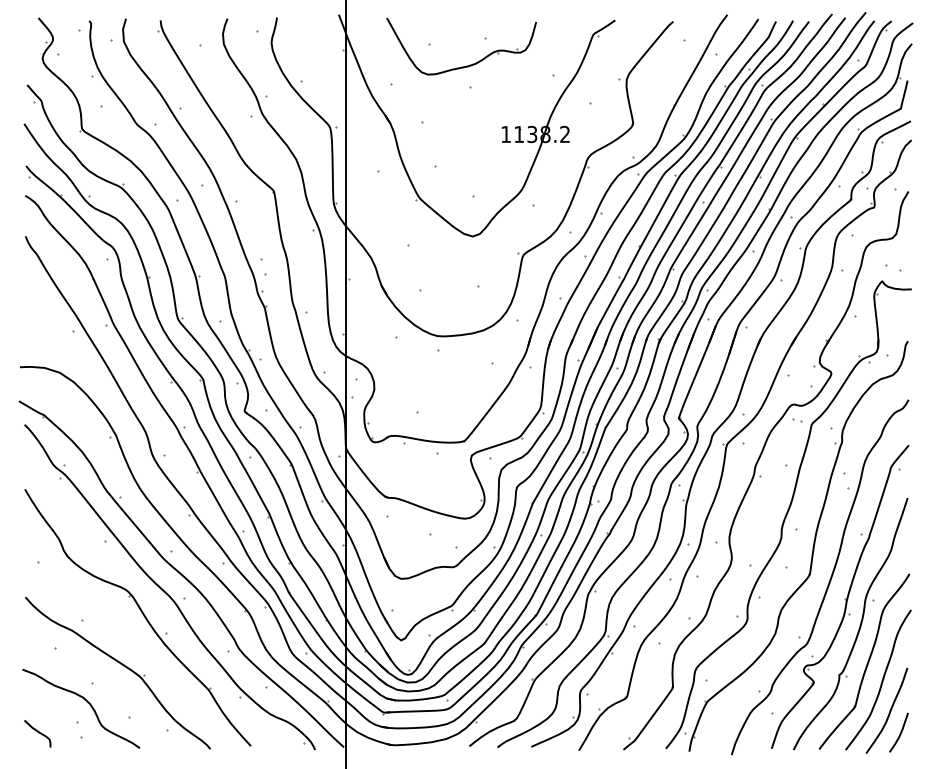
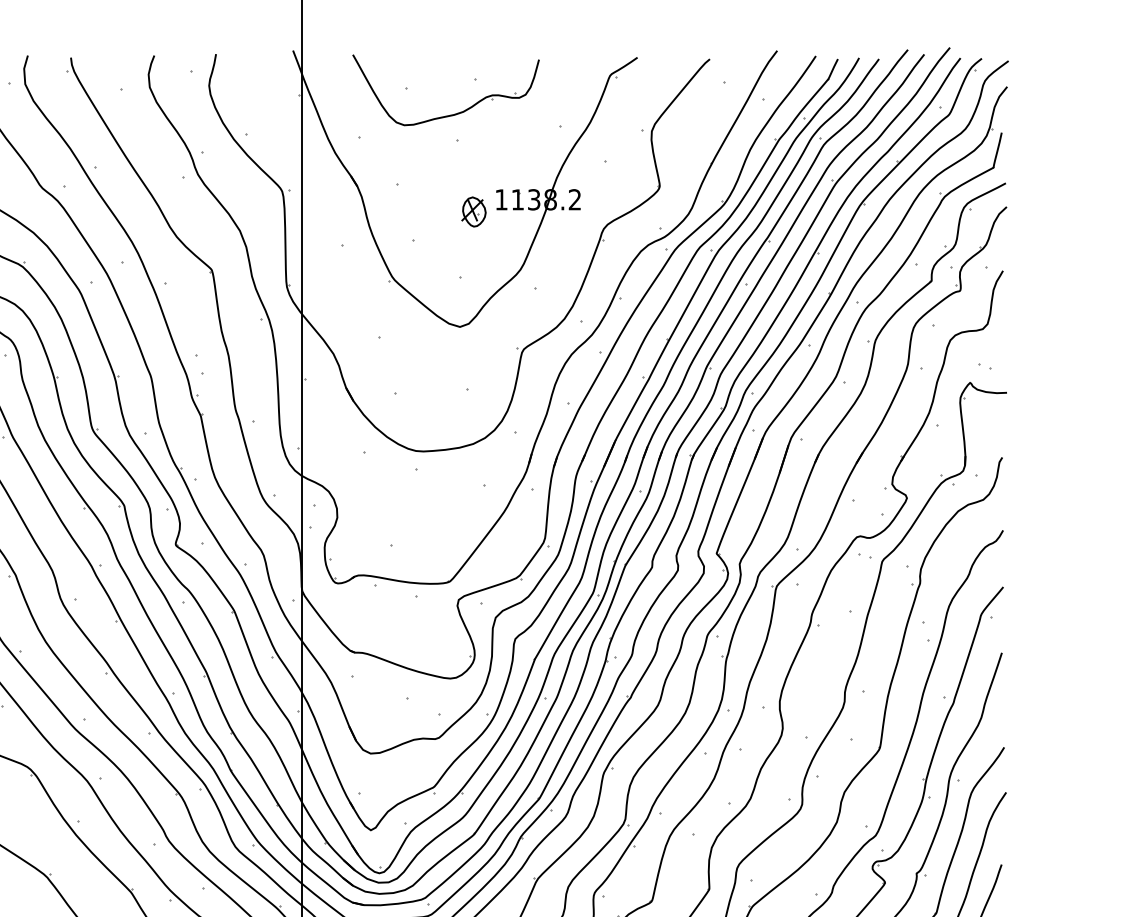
part: (483, 143) -> (473, 211), added
part: (893, 267) -> (984, 365), size x0.62

